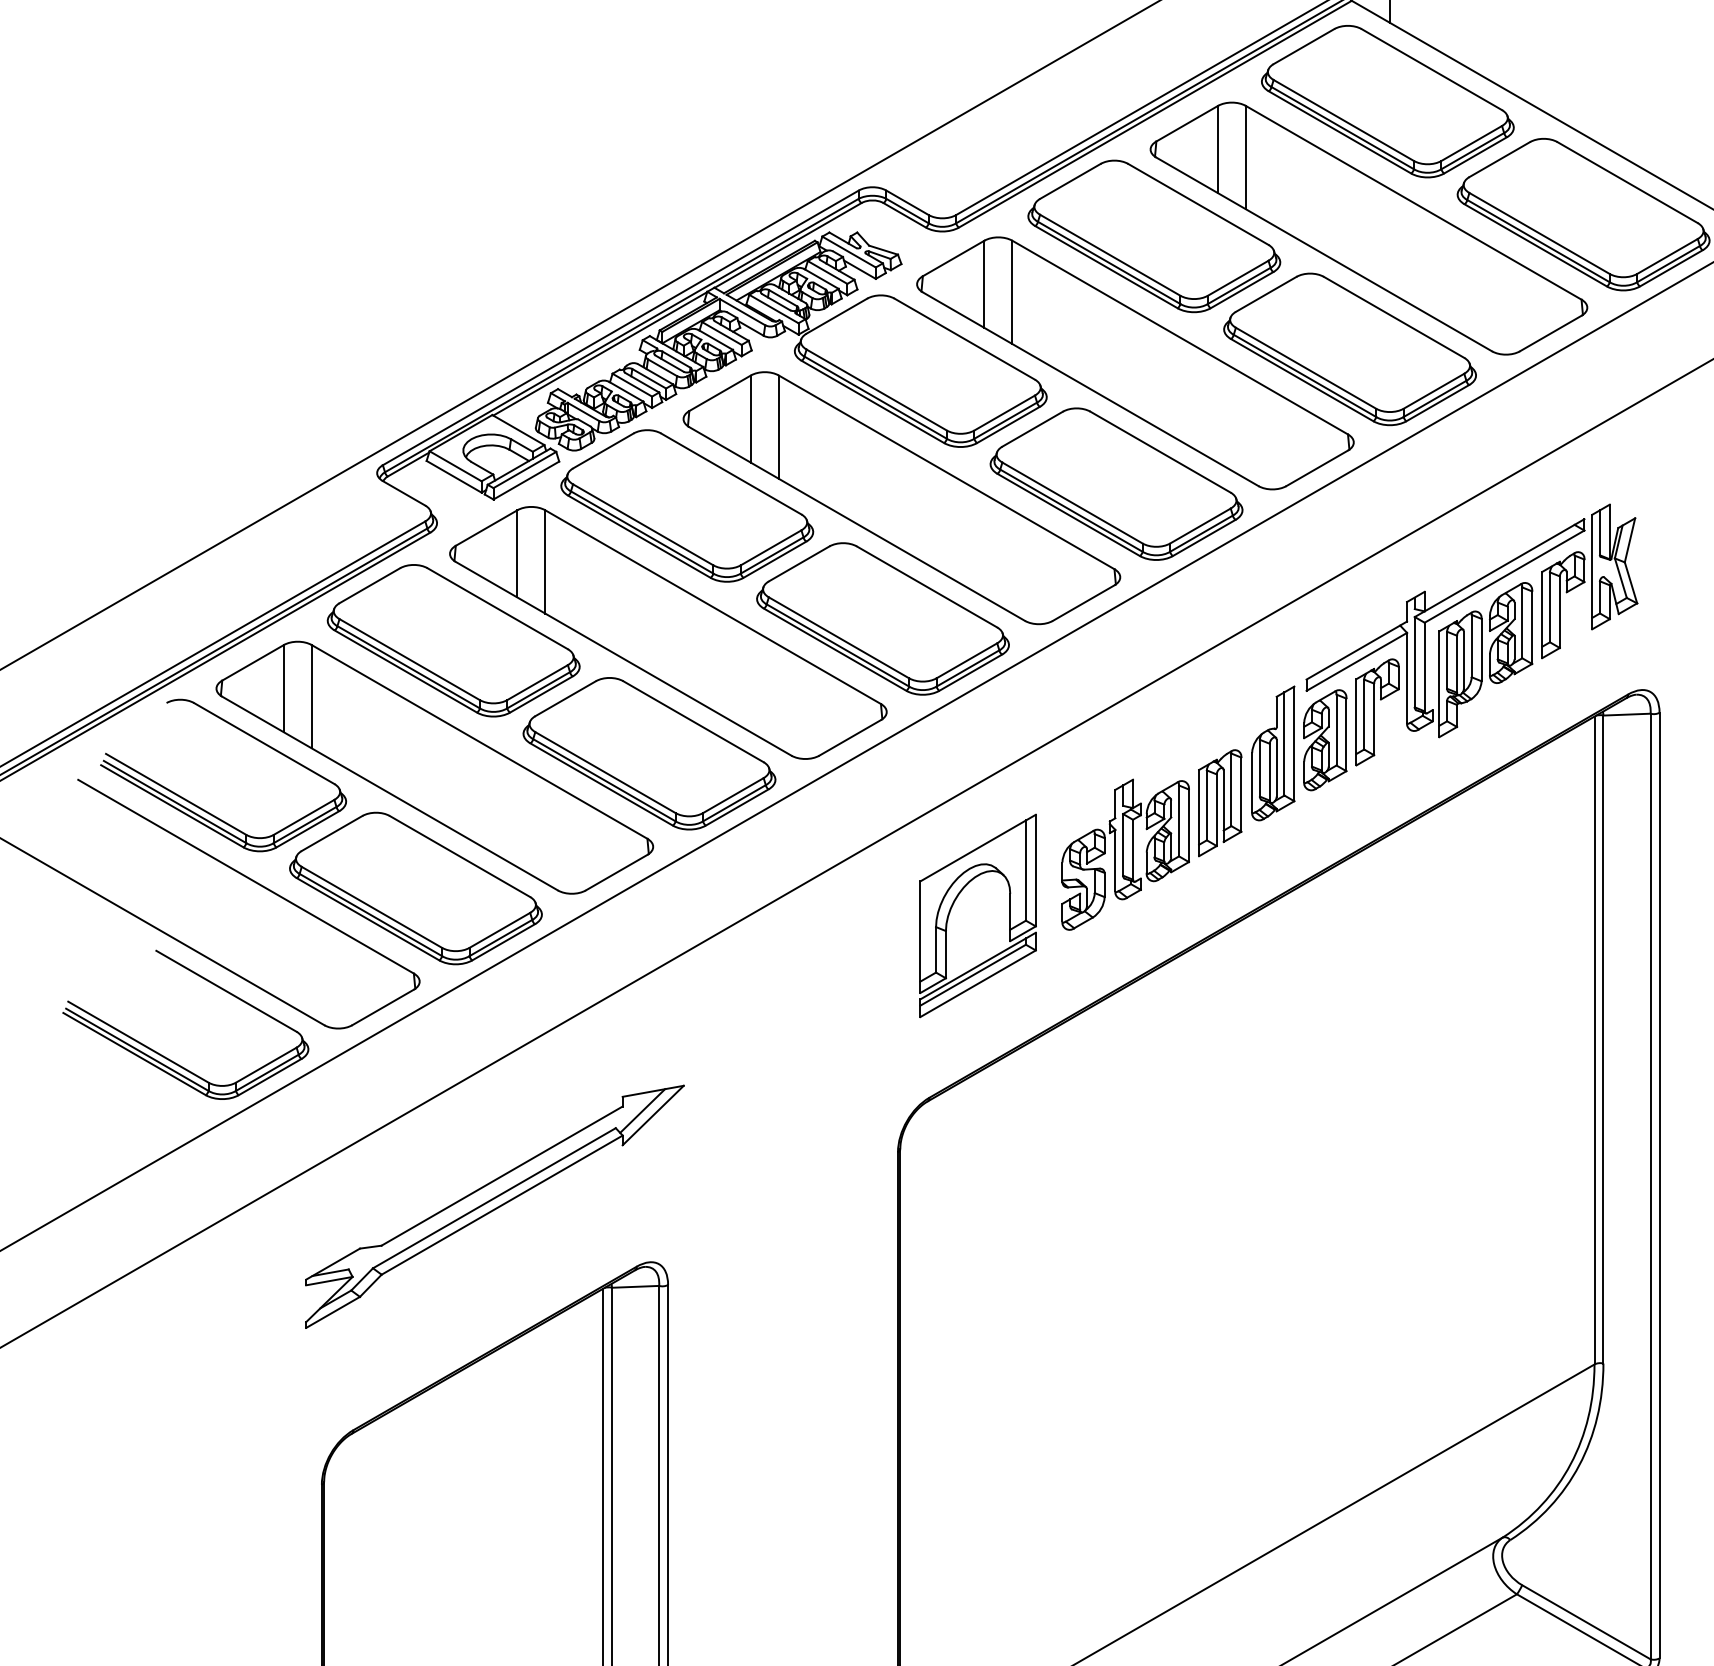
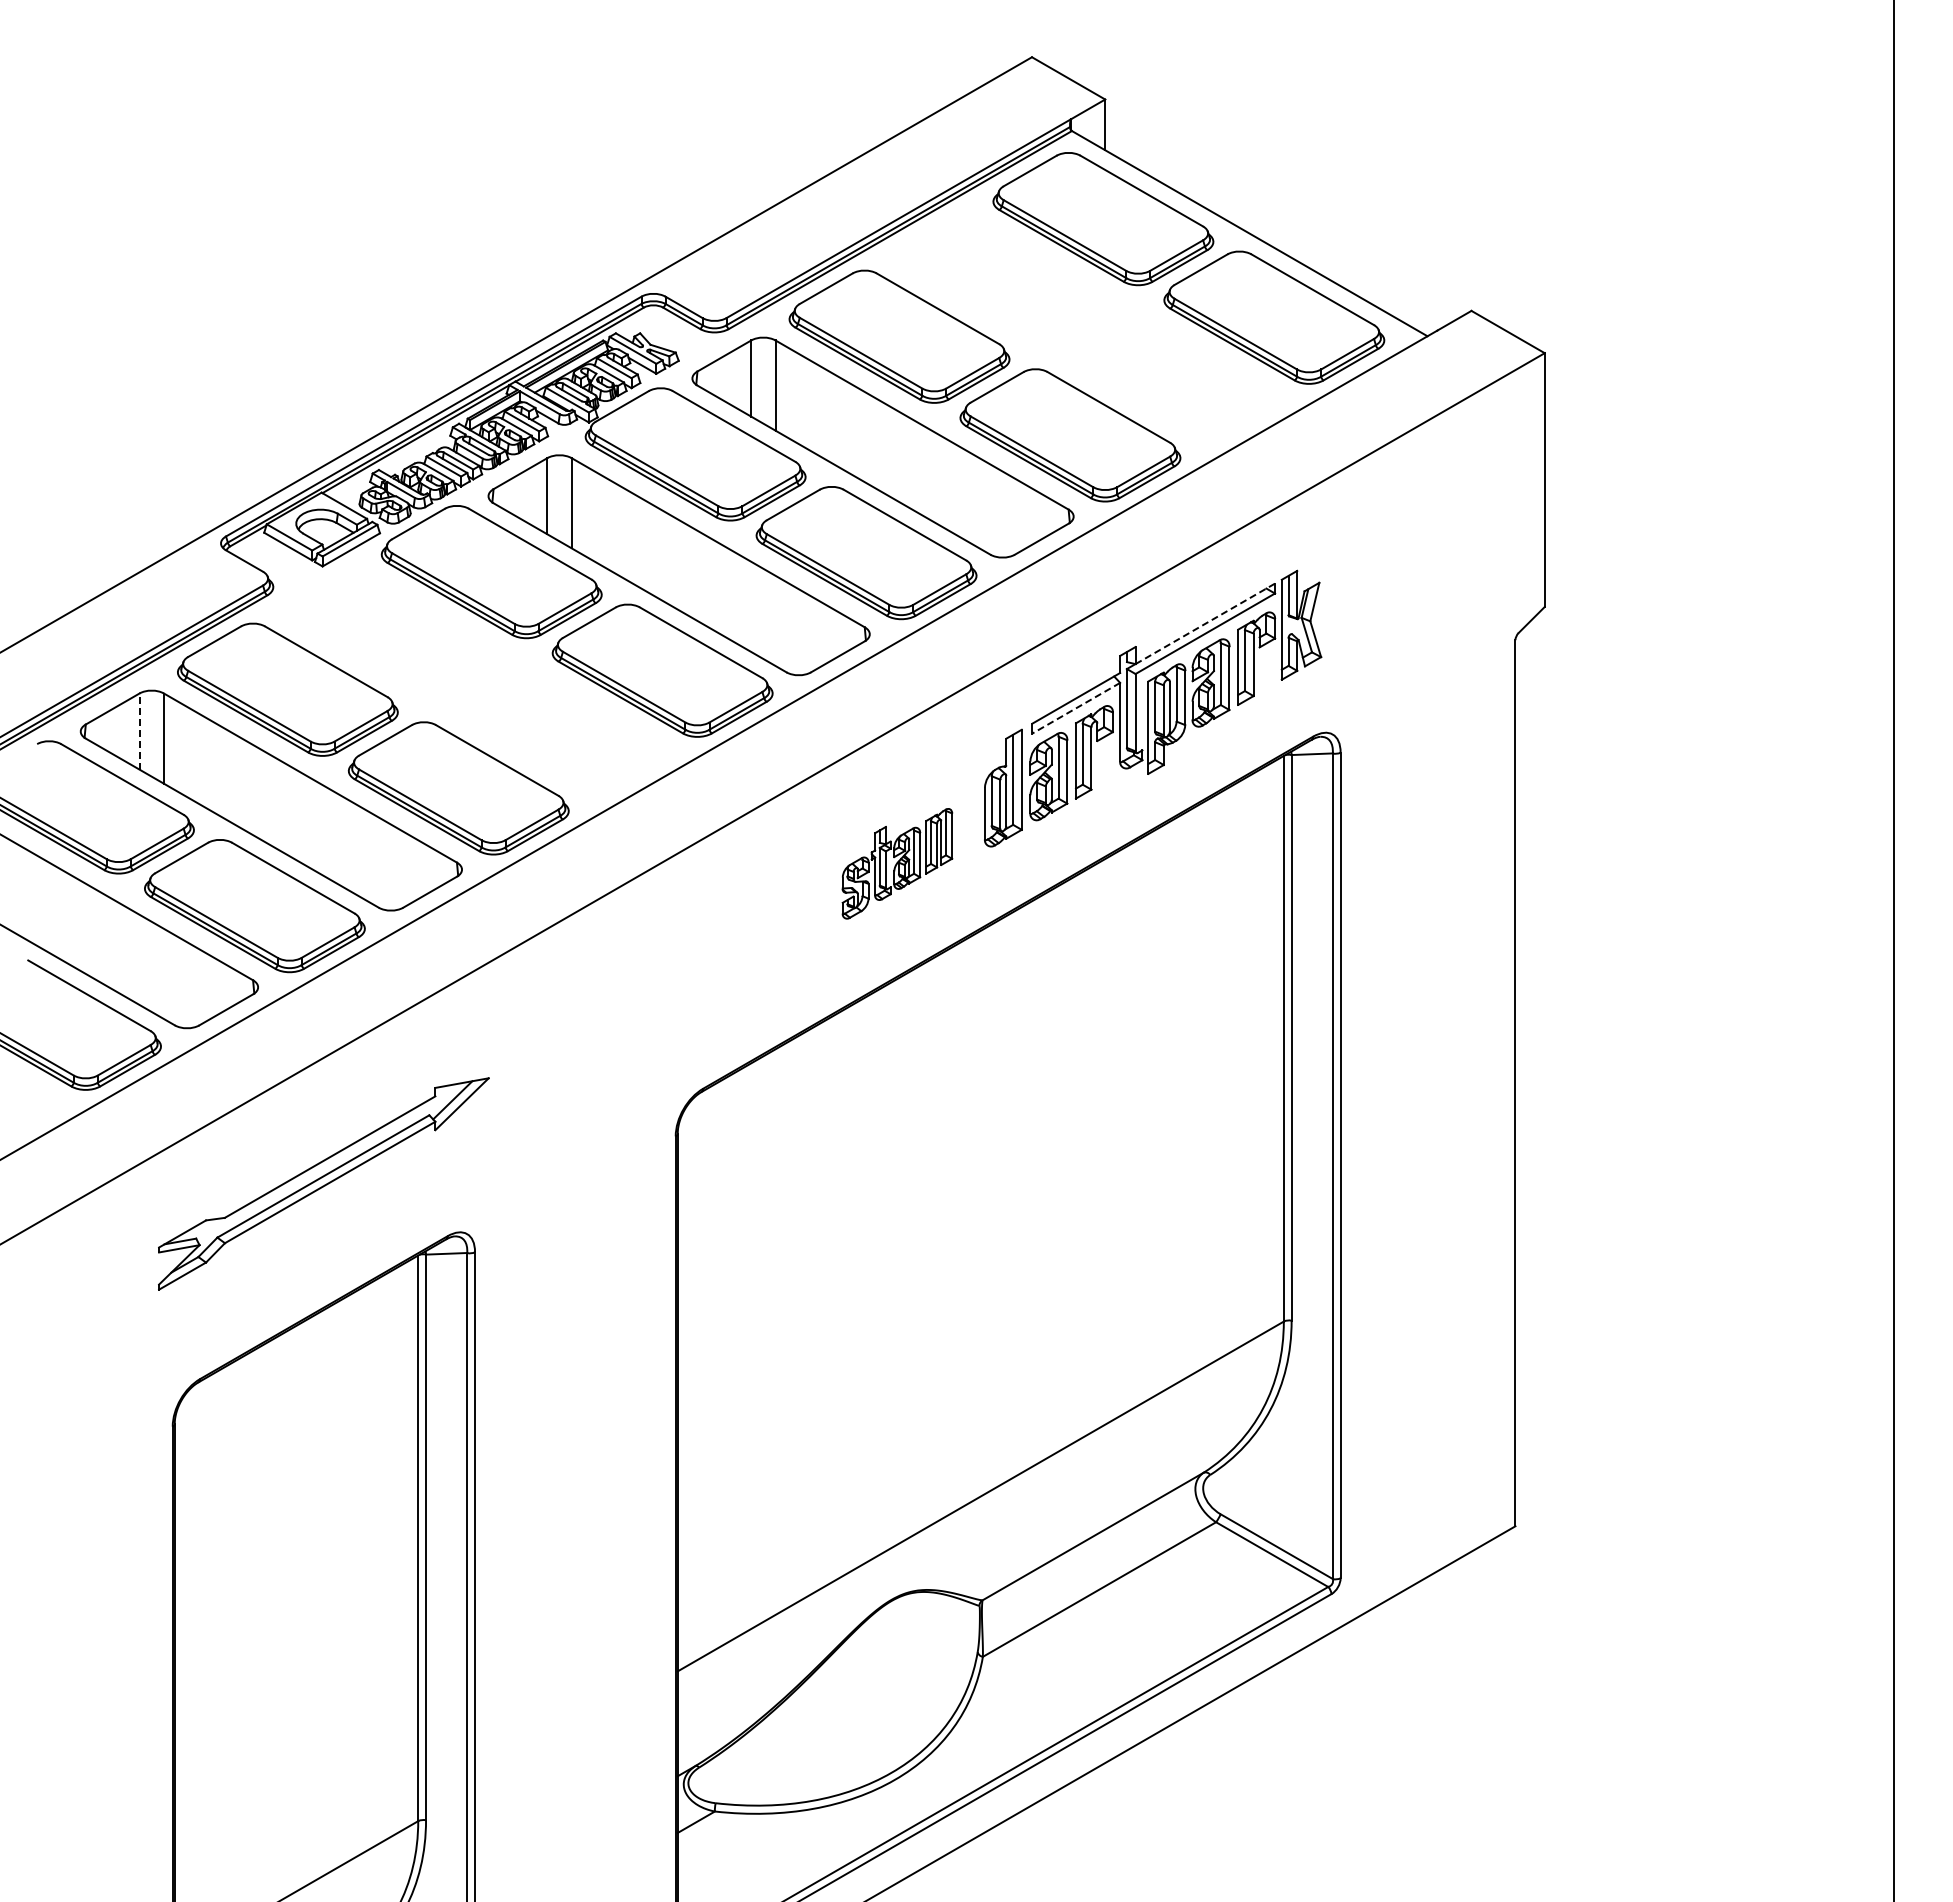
part: (1368, 228) -> (1086, 329), removed
line: (1504, 564) -> (1205, 623), solid -> dashed
part: (667, 632) -> (474, 682), removed
line: (1357, 662) -> (1076, 708), solid -> dashed
line: (283, 688) -> (139, 731), solid -> dashed
part: (1151, 839) -> (897, 863), size x0.7
part: (954, 902) -> (725, 918), removed

